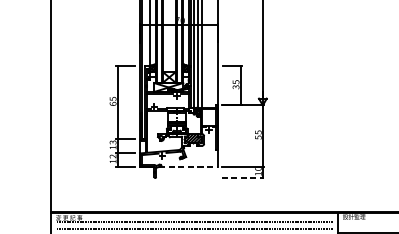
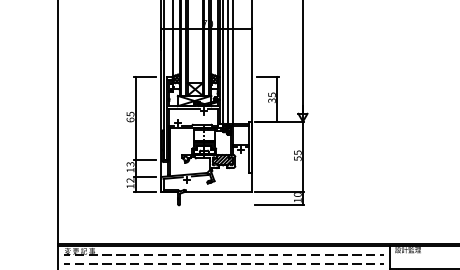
line: (188, 166) -> (217, 192), dashed -> solid
line: (243, 178) -> (280, 205), dashed -> solid

